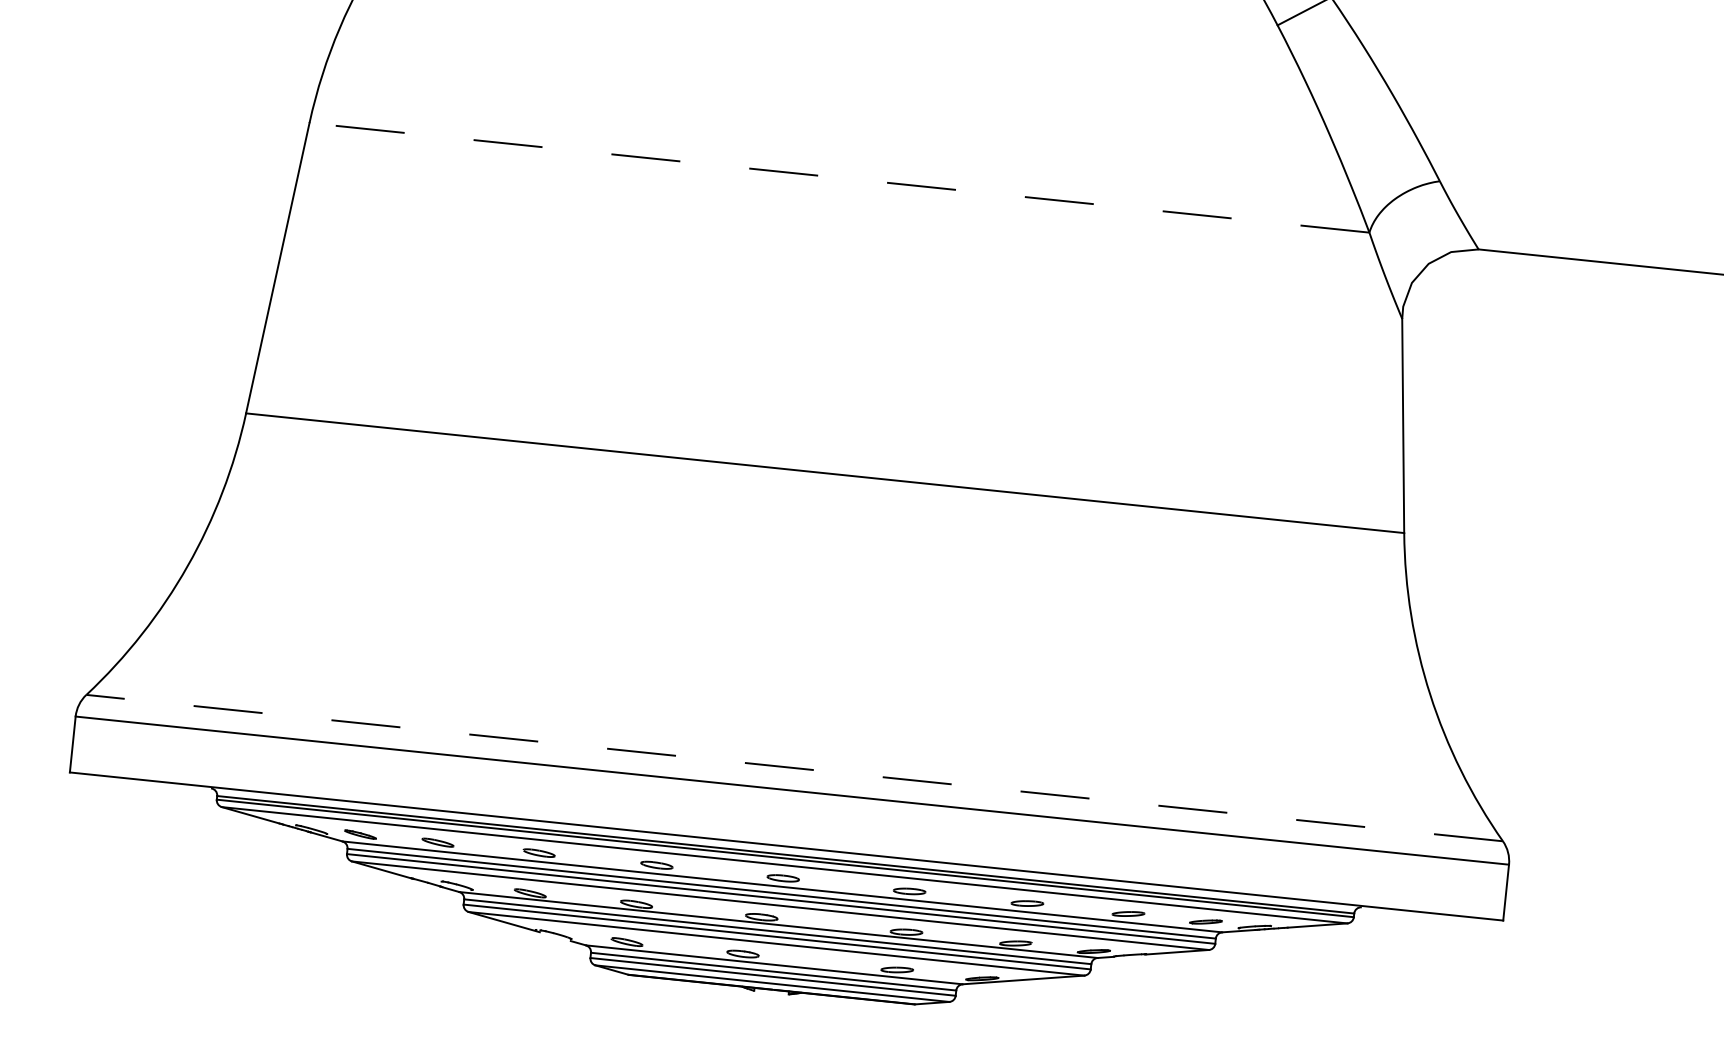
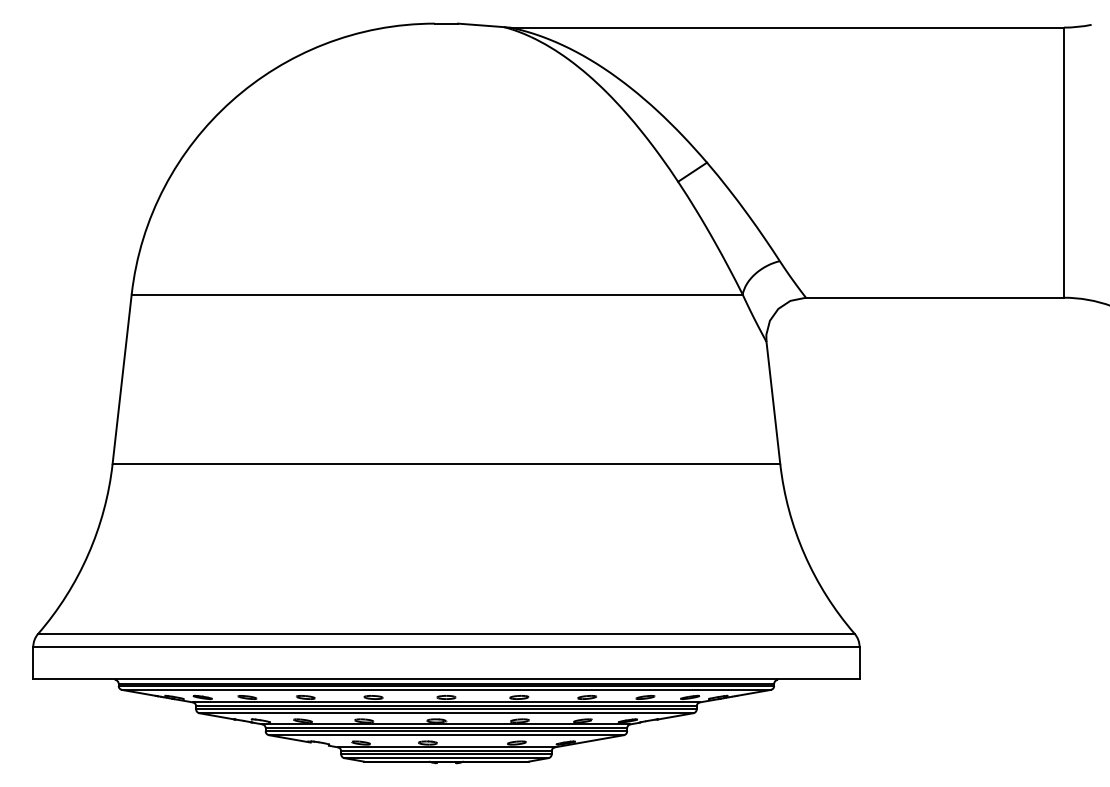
line: (840, 177) -> (437, 294), dashed -> solid
line: (793, 767) -> (445, 633), dashed -> solid

